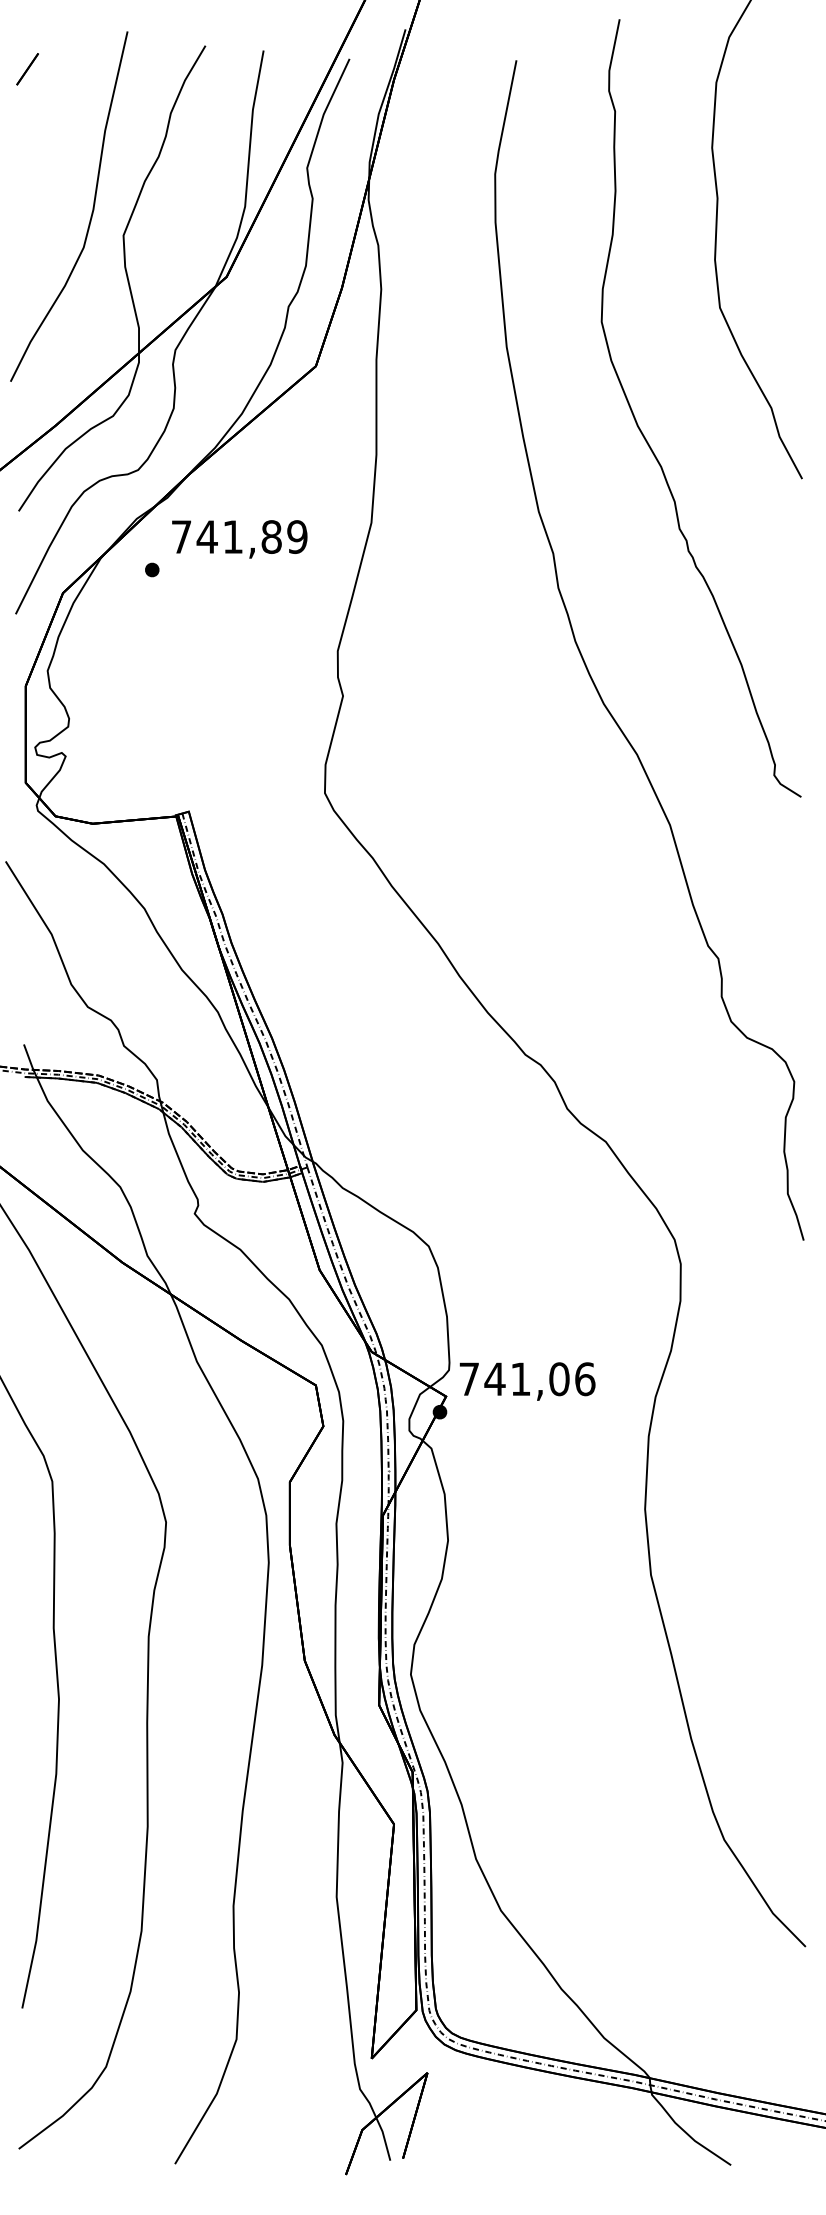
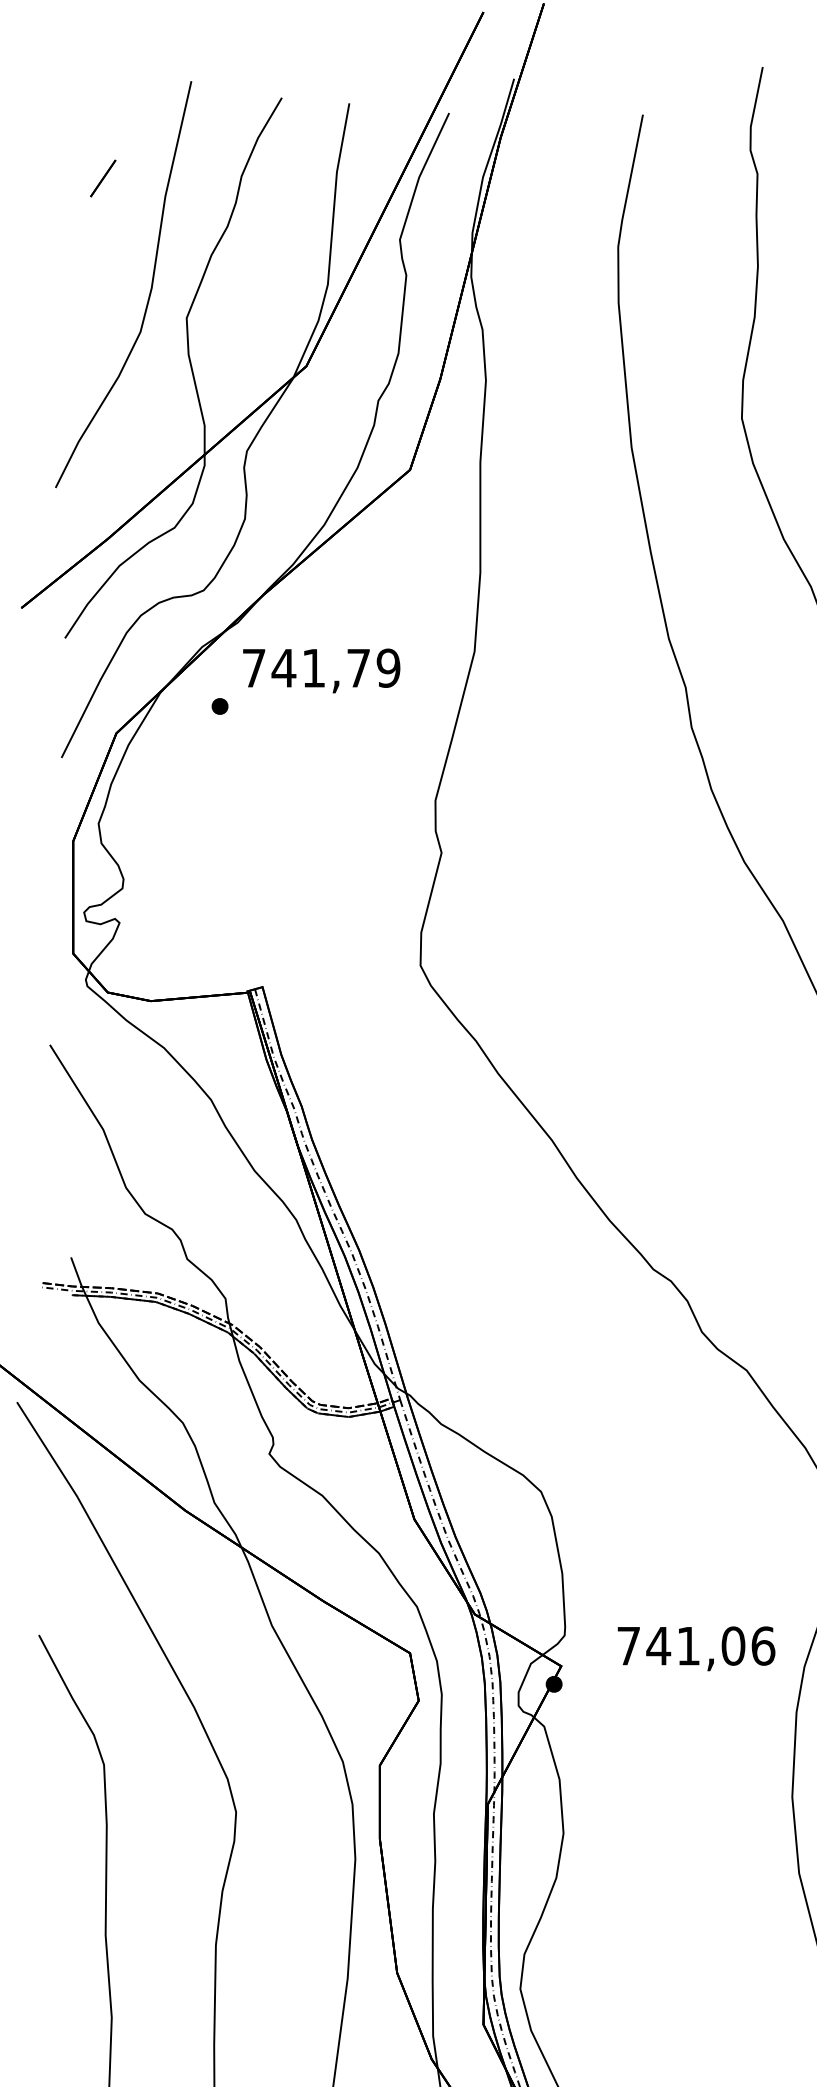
line: (27, 69) -> (103, 178), moved
text: (271, 536) -> (358, 667), 741,89 -> 741,79
text: (527, 1381) -> (696, 1648), moved

